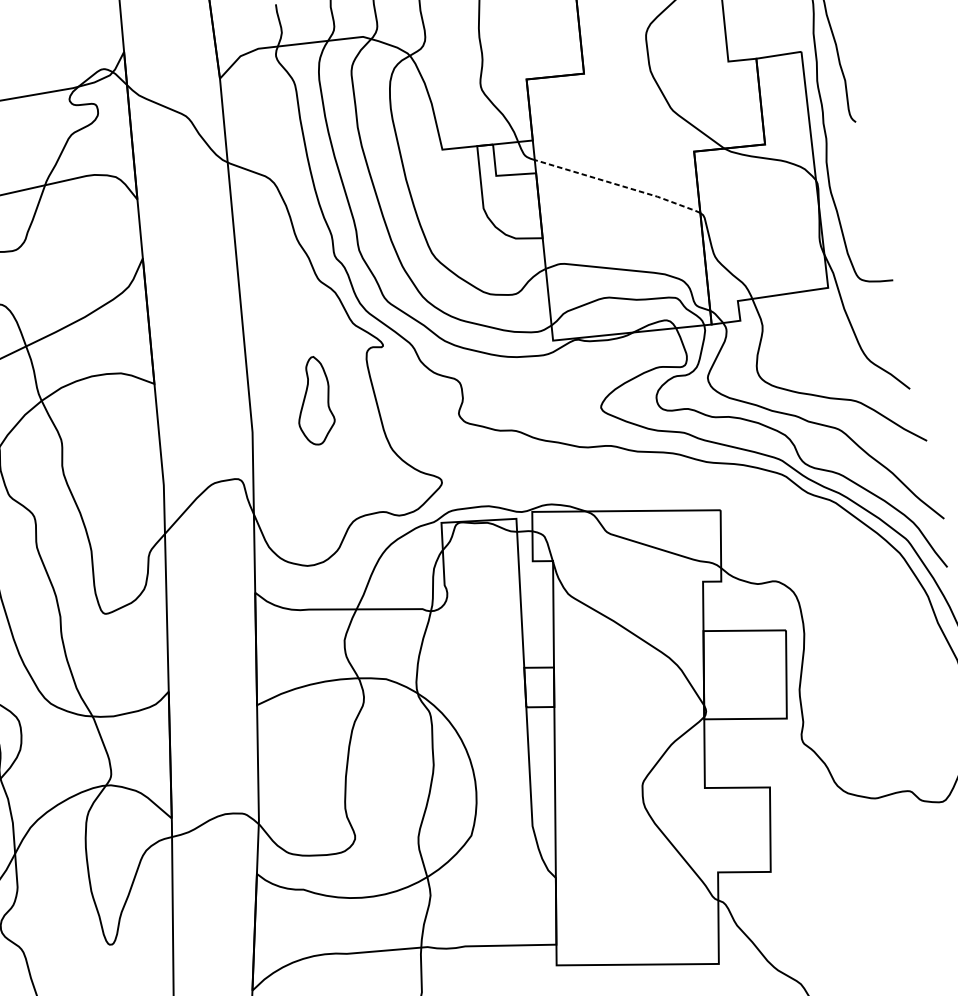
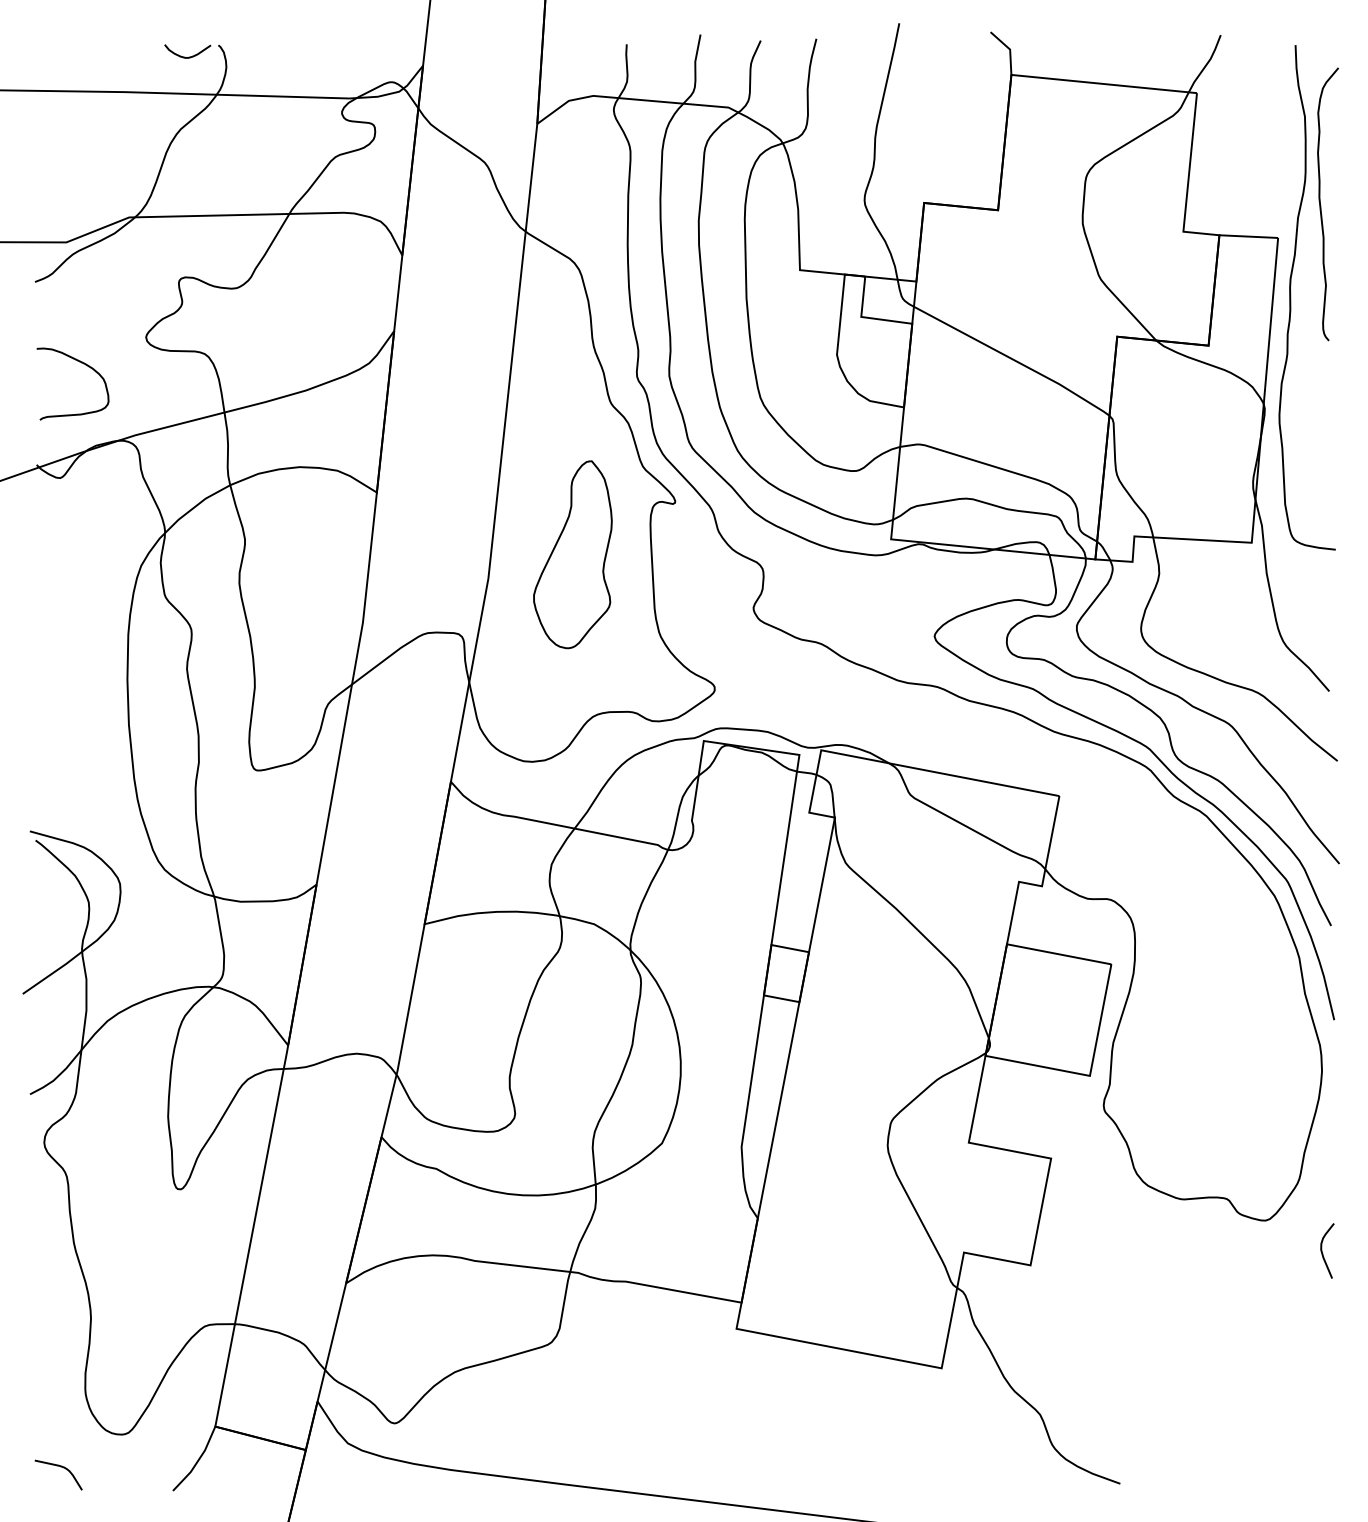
line: (619, 185) -> (1014, 360), dashed -> solid
part: (312, 401) -> (572, 554), size x1.67

